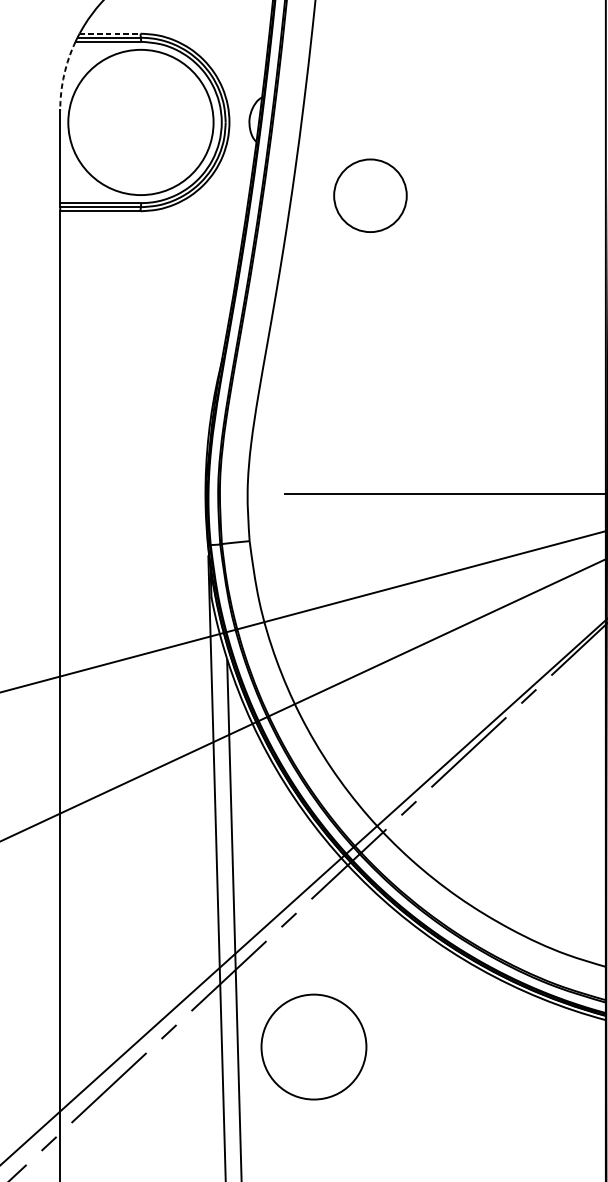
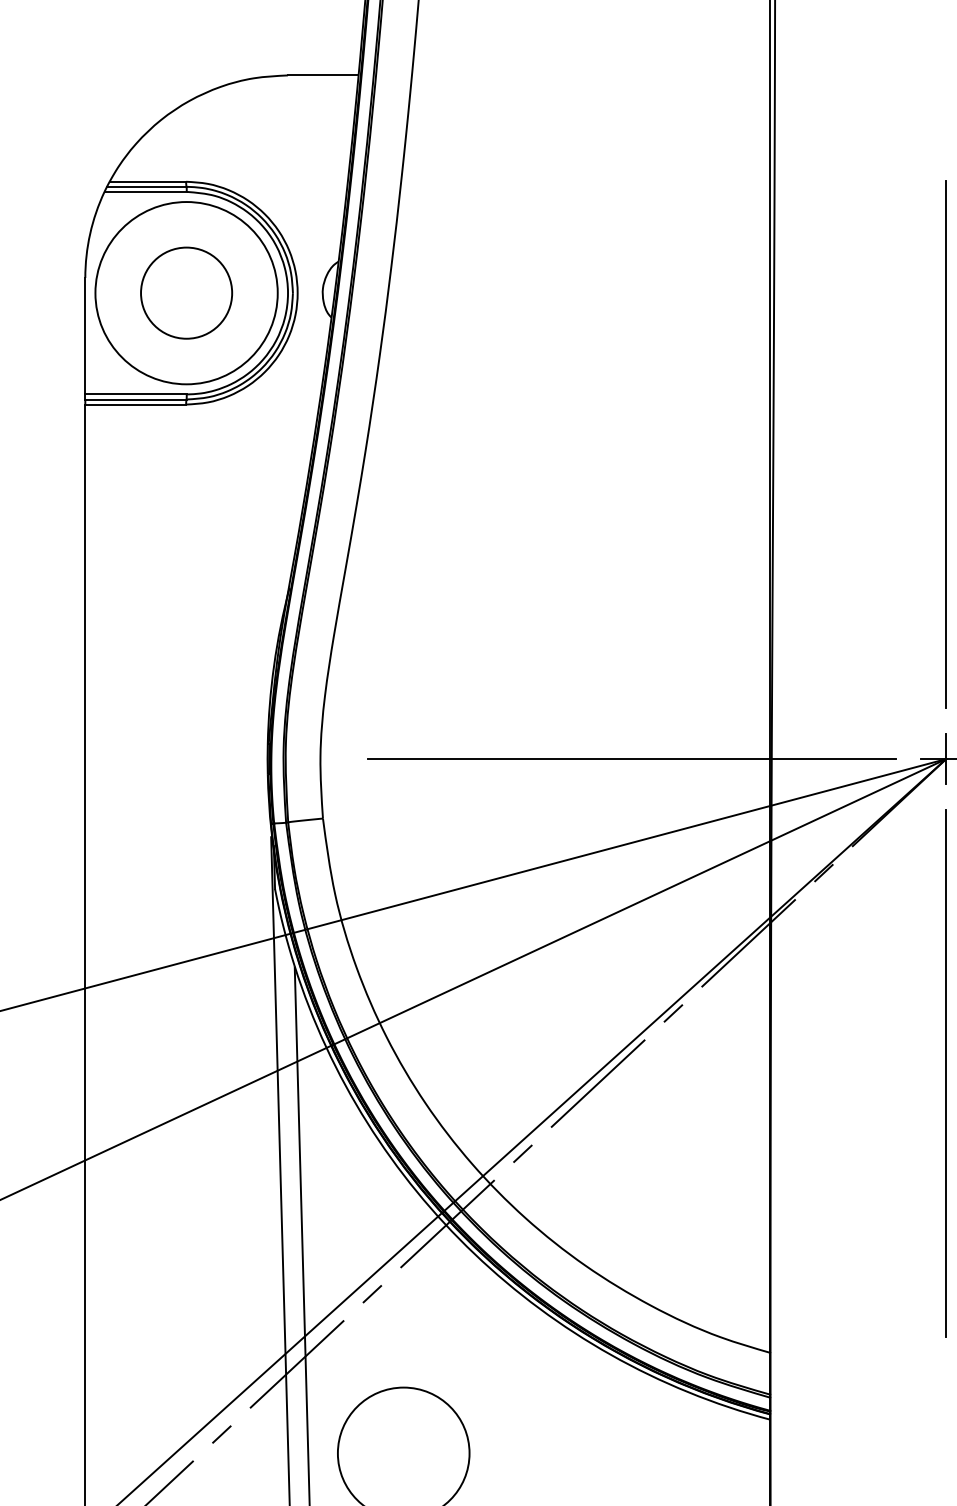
line: (110, 33) -> (148, 181), dashed -> solid
arc: (64, 74) -> (90, 233), dashed -> solid
circle: (370, 195) -> (186, 292), moved

